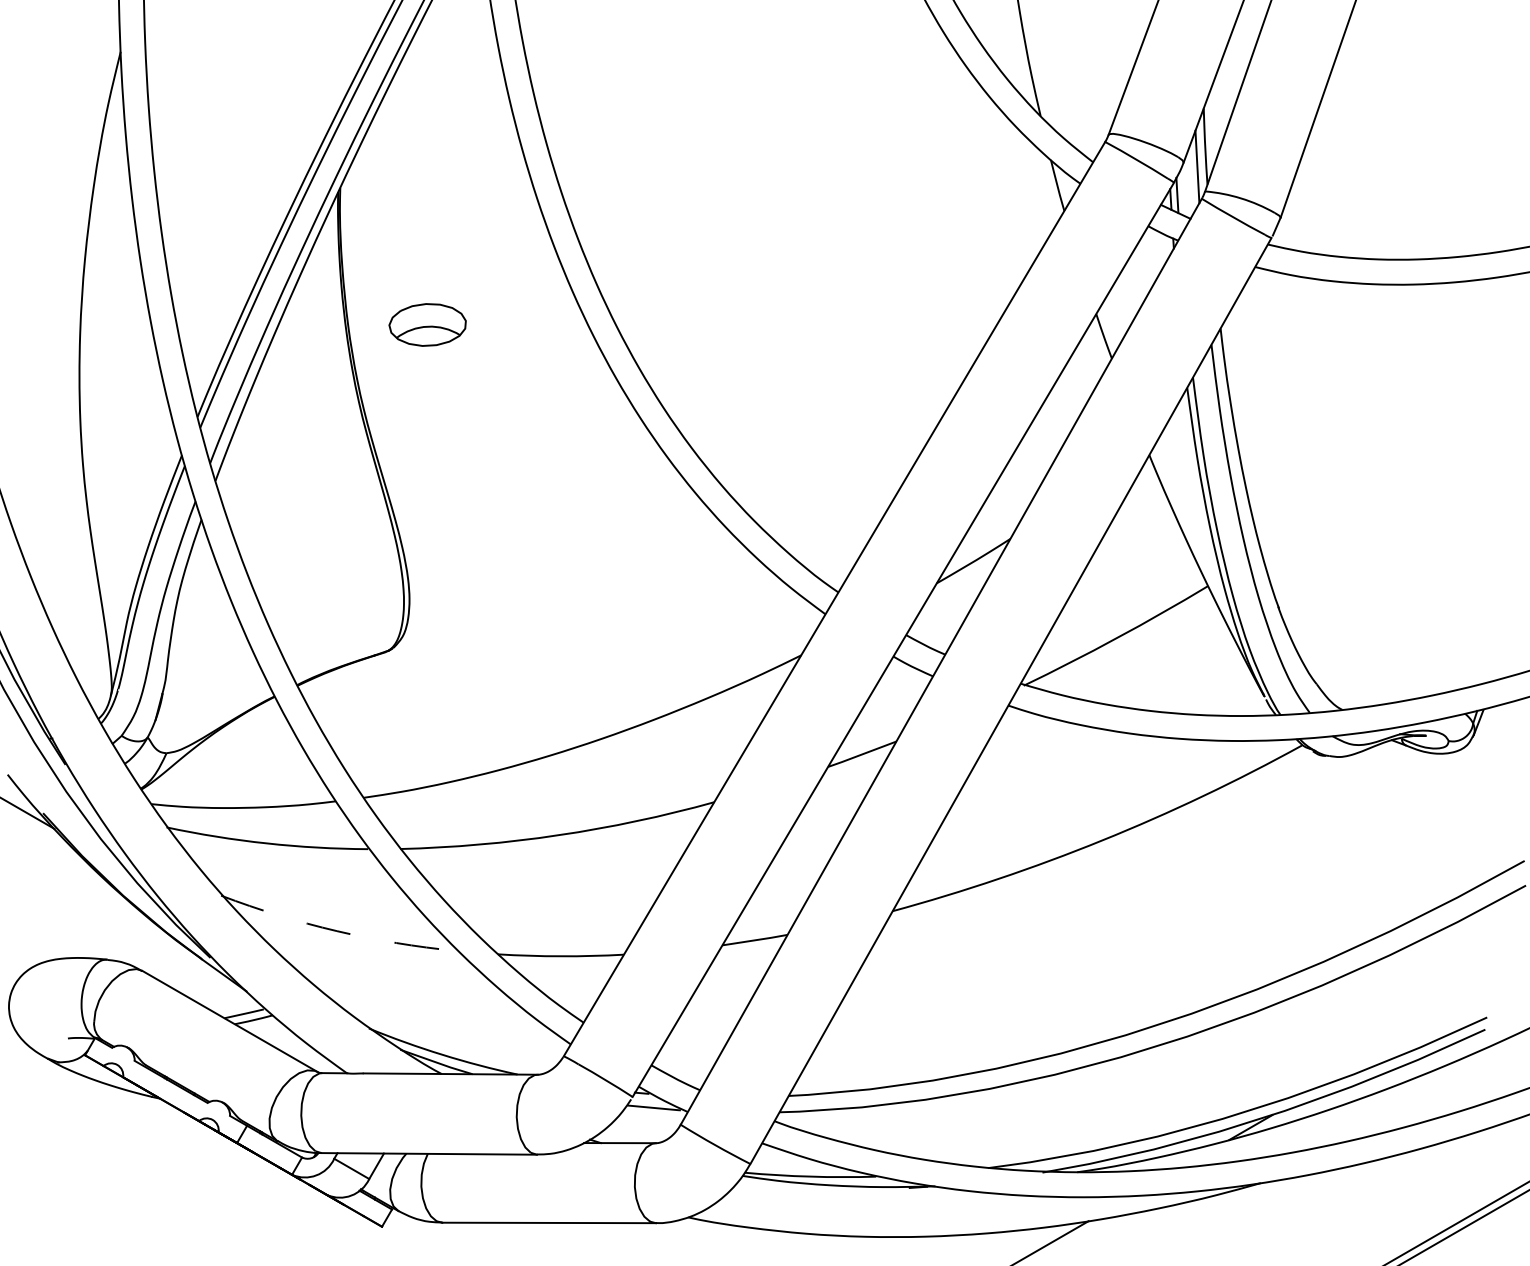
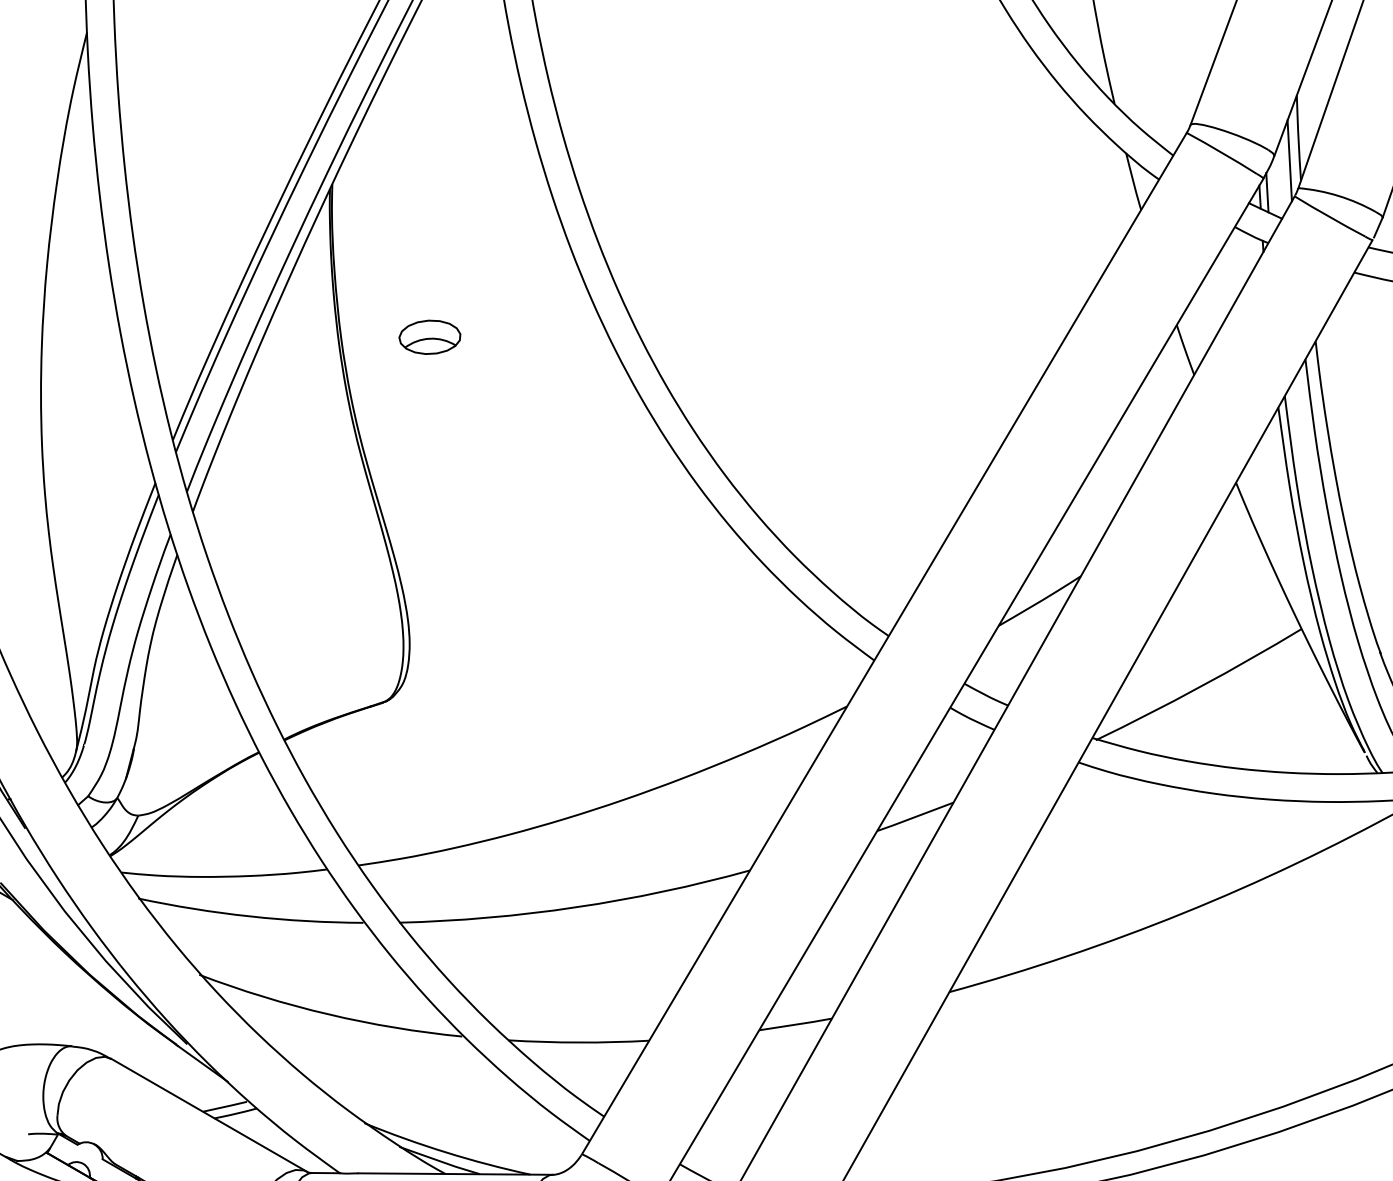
part: (427, 324) -> (429, 336), size x0.71
arc: (337, 931) -> (329, 1014), dashed -> solid

